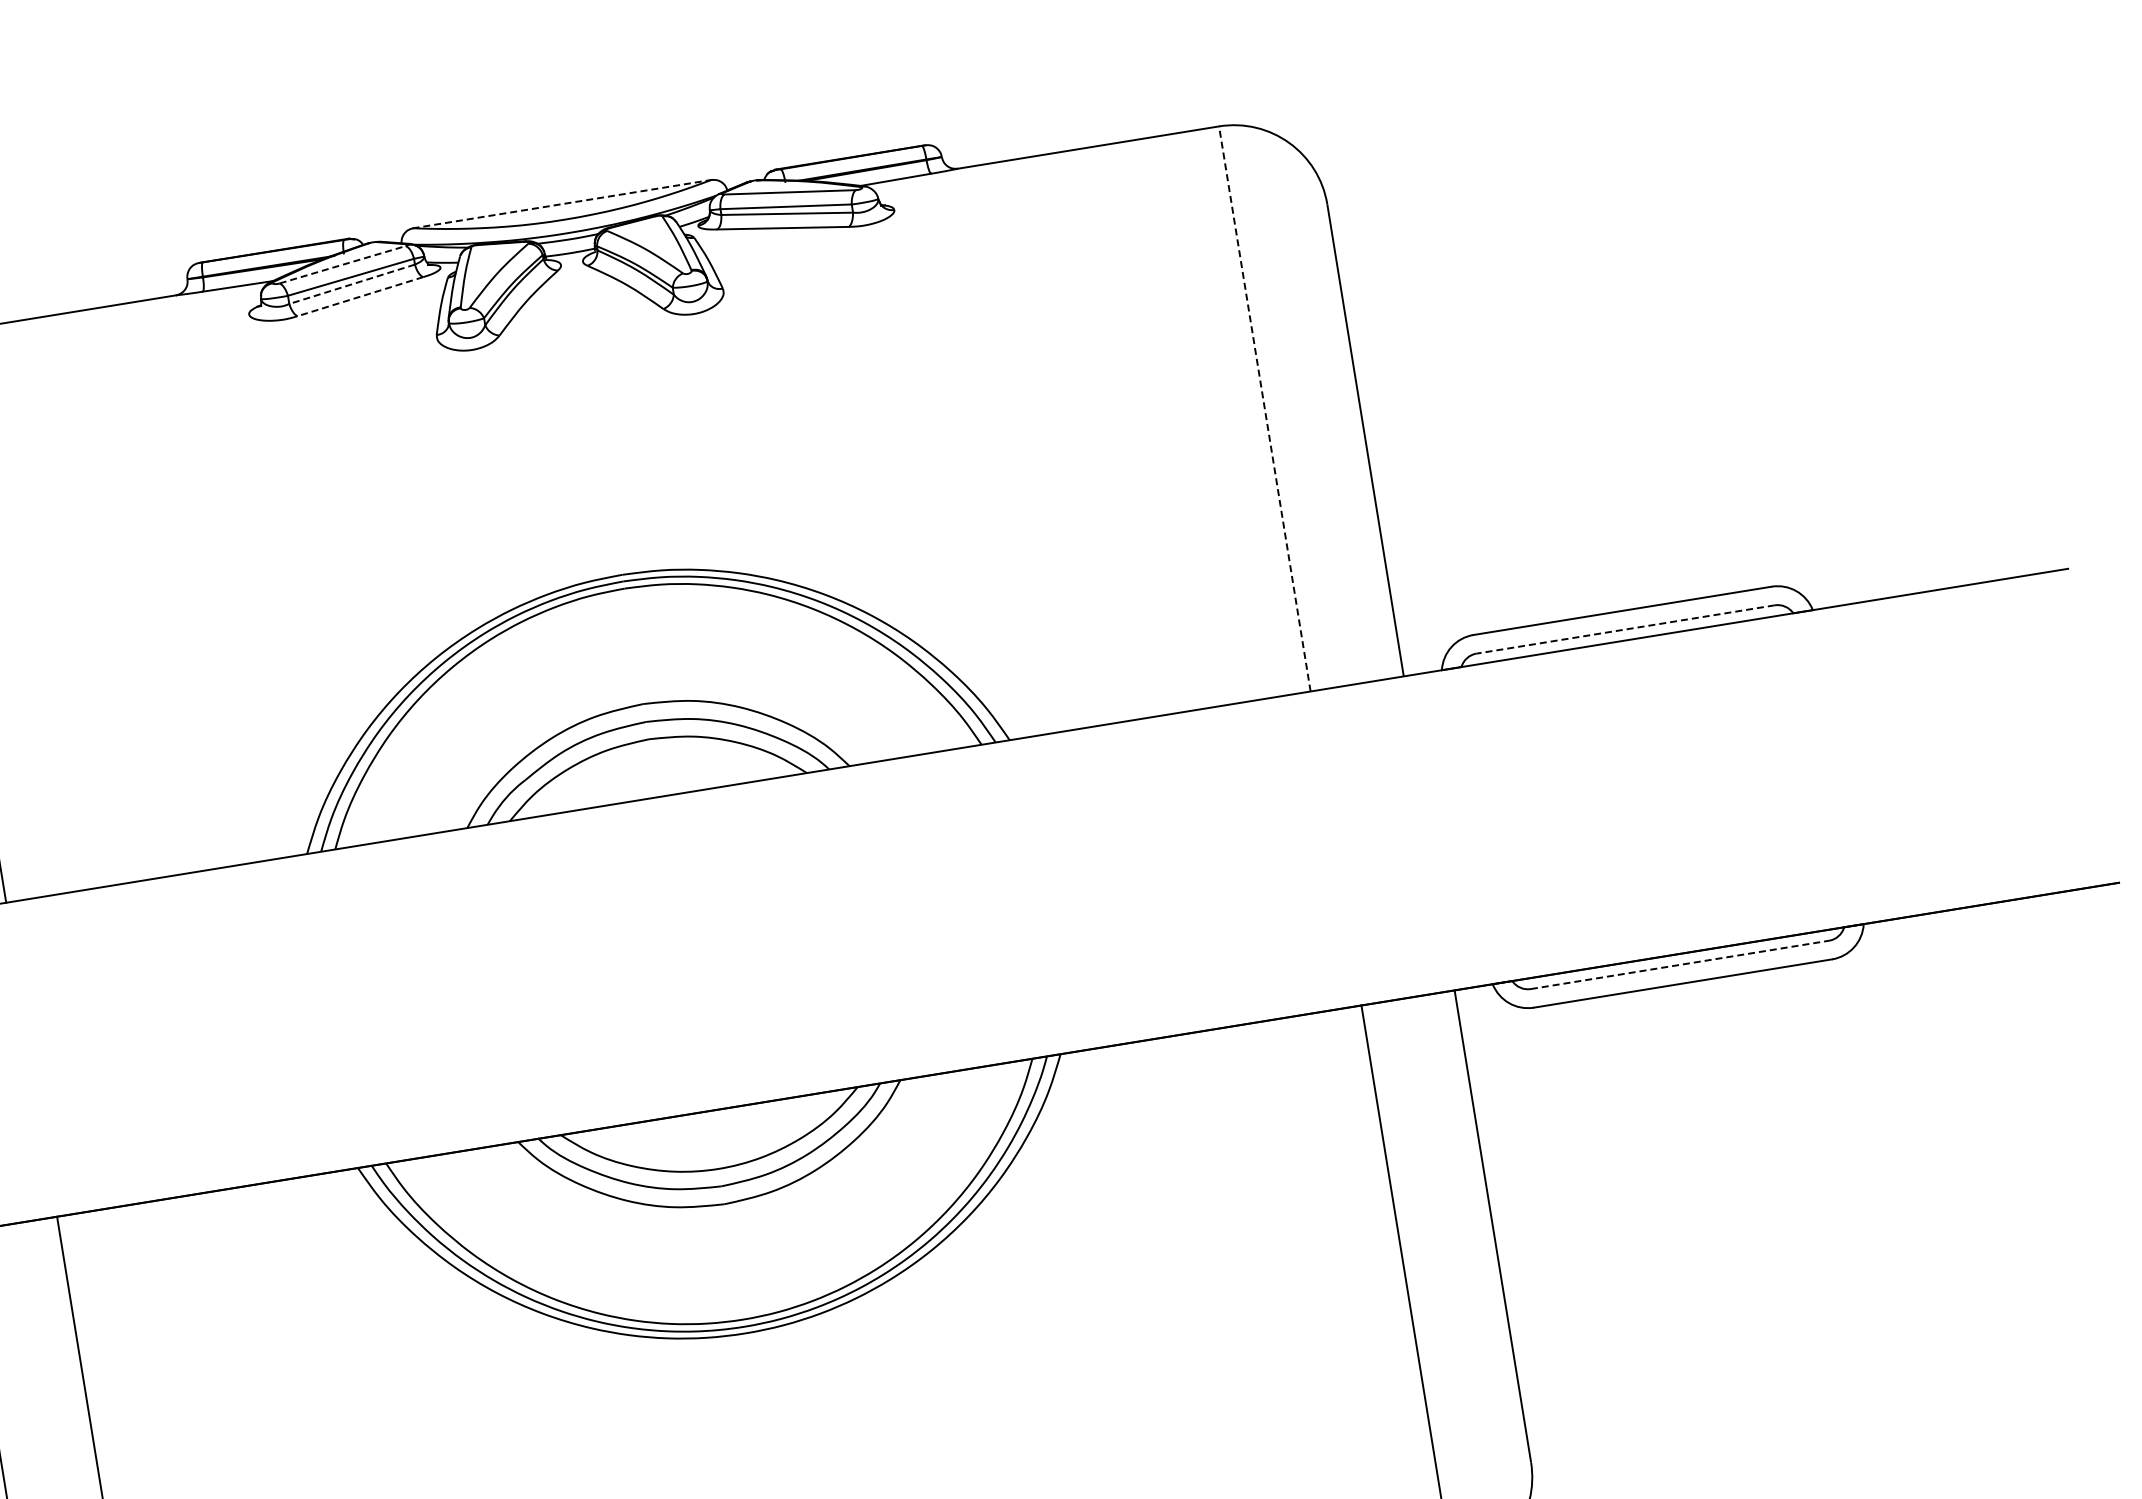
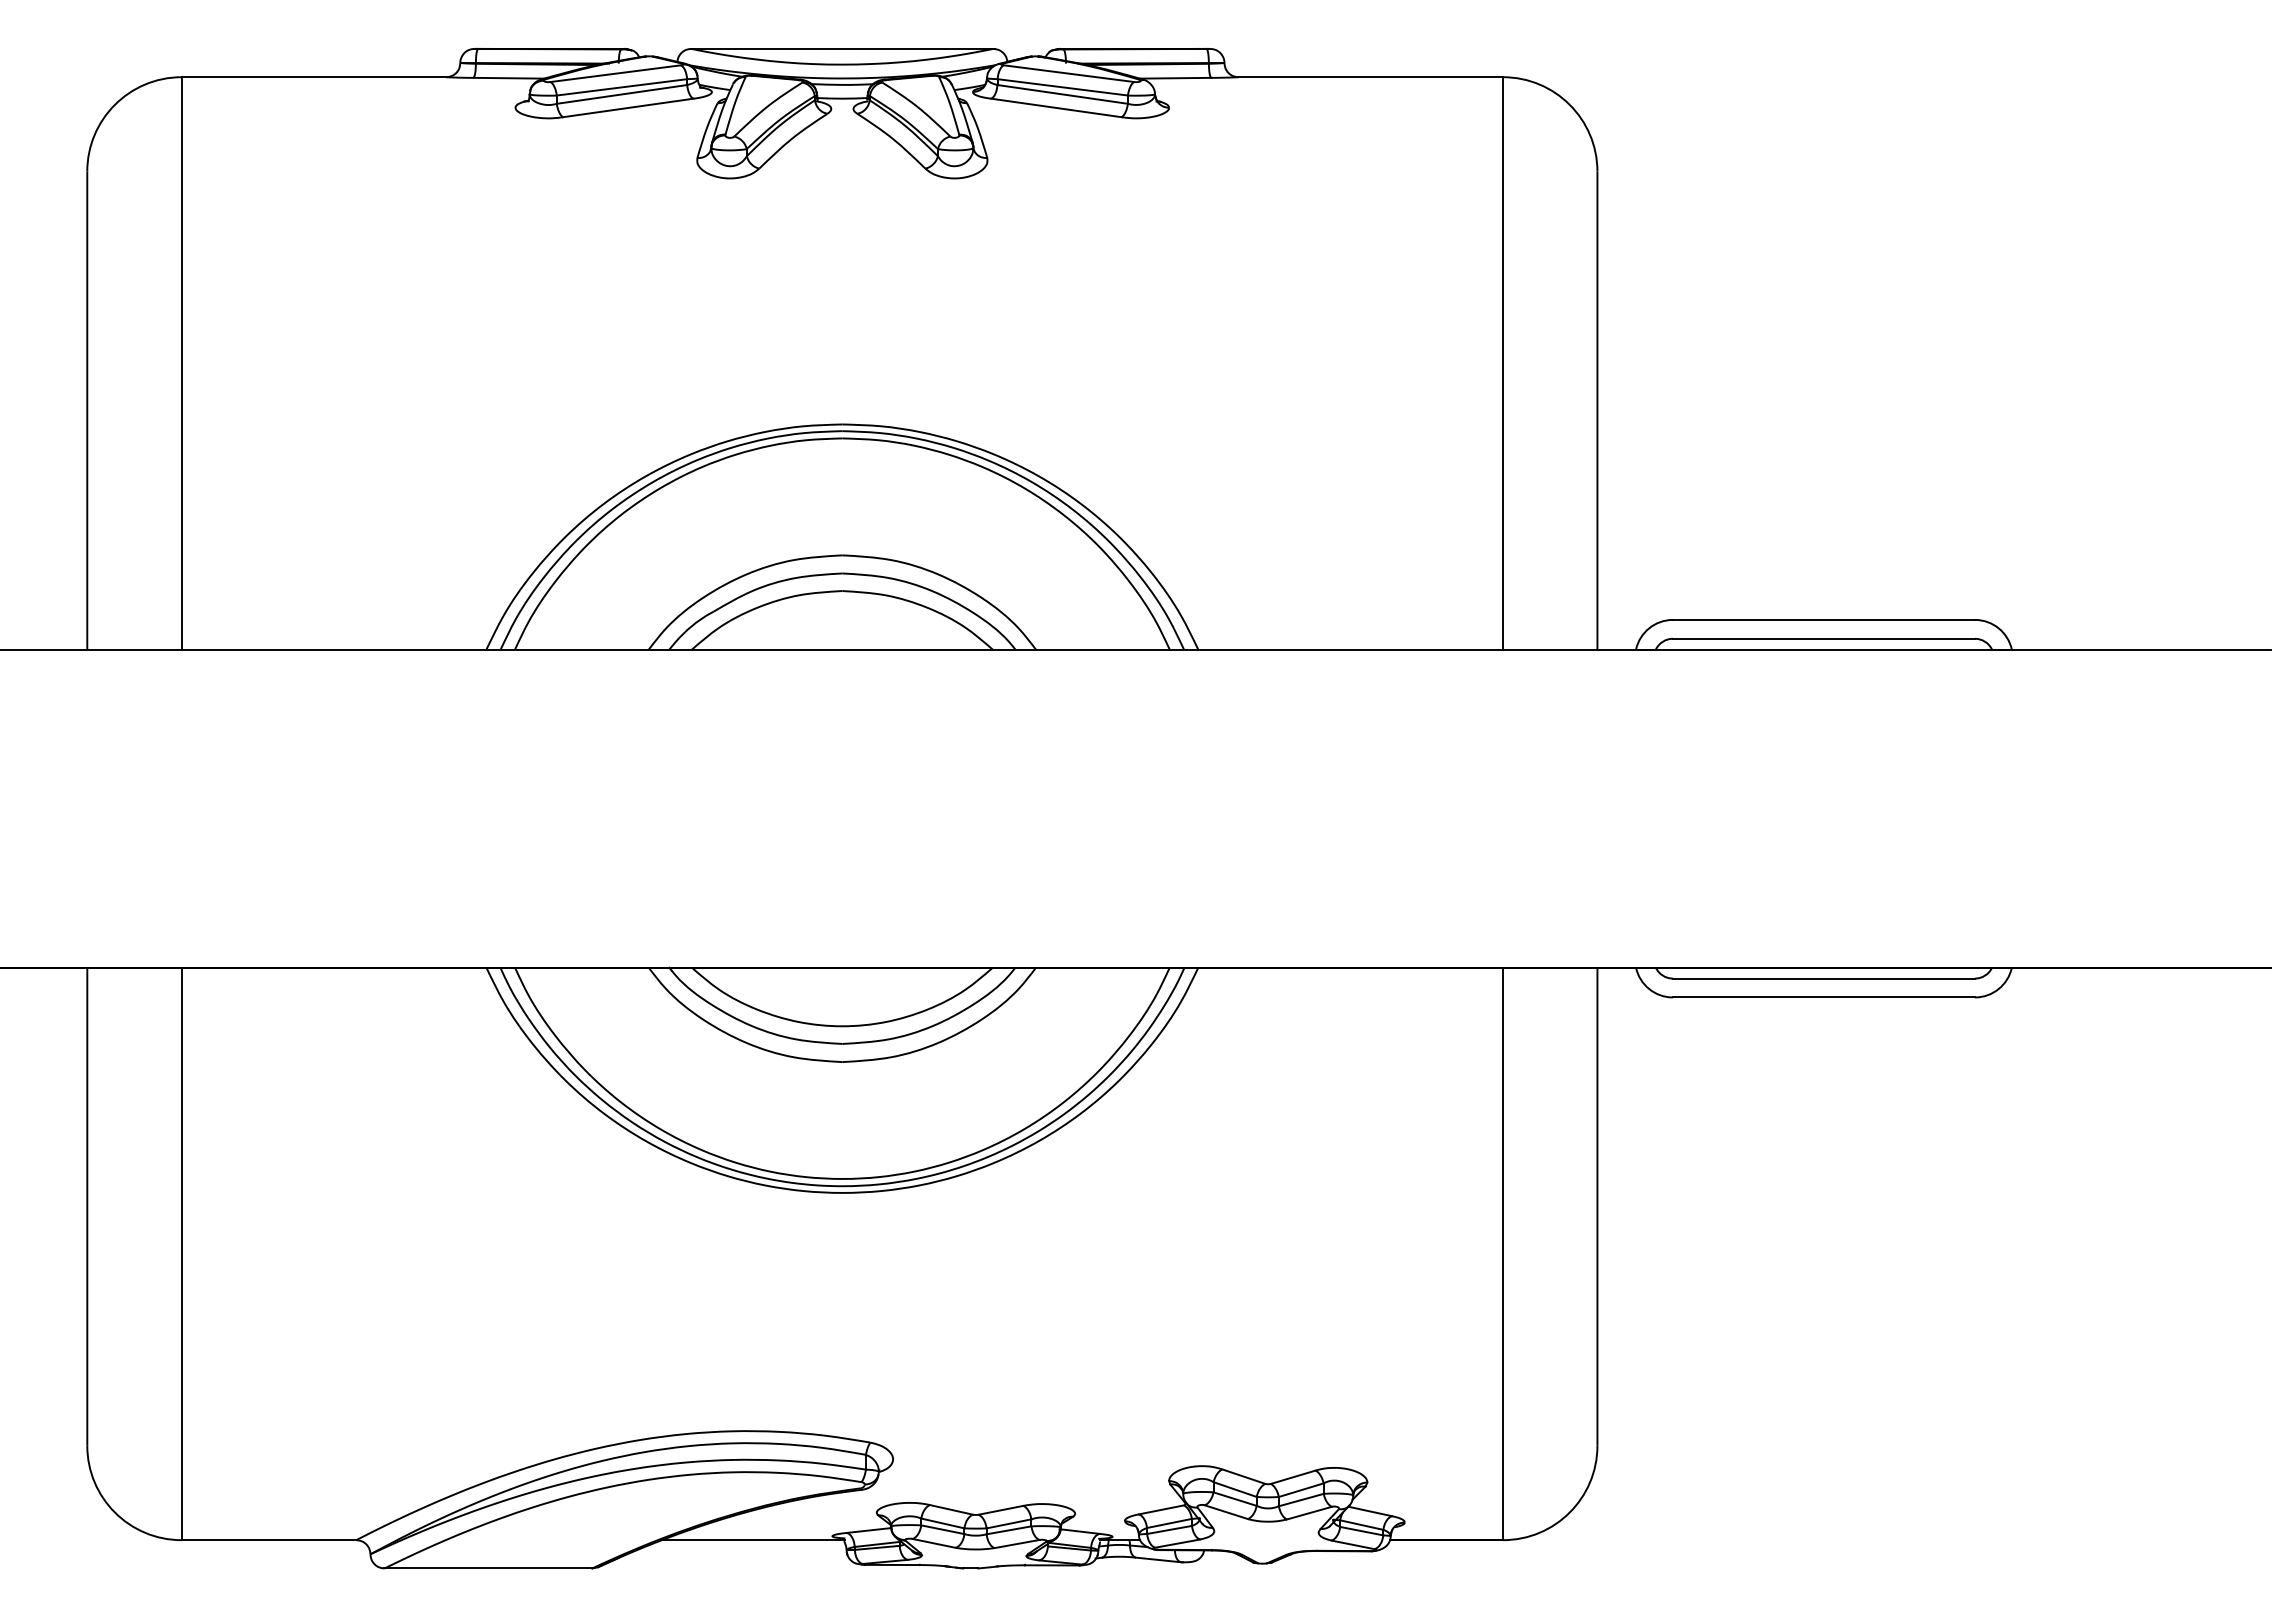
line: (562, 203) -> (842, 48), dashed -> solid
line: (342, 264) -> (615, 73), dashed -> solid
line: (352, 284) -> (622, 94), dashed -> solid
line: (360, 296) -> (628, 107), dashed -> solid
line: (1265, 407) -> (1503, 362), dashed -> solid
line: (1625, 629) -> (1823, 638), dashed -> solid
line: (1680, 964) -> (1824, 978), dashed -> solid

